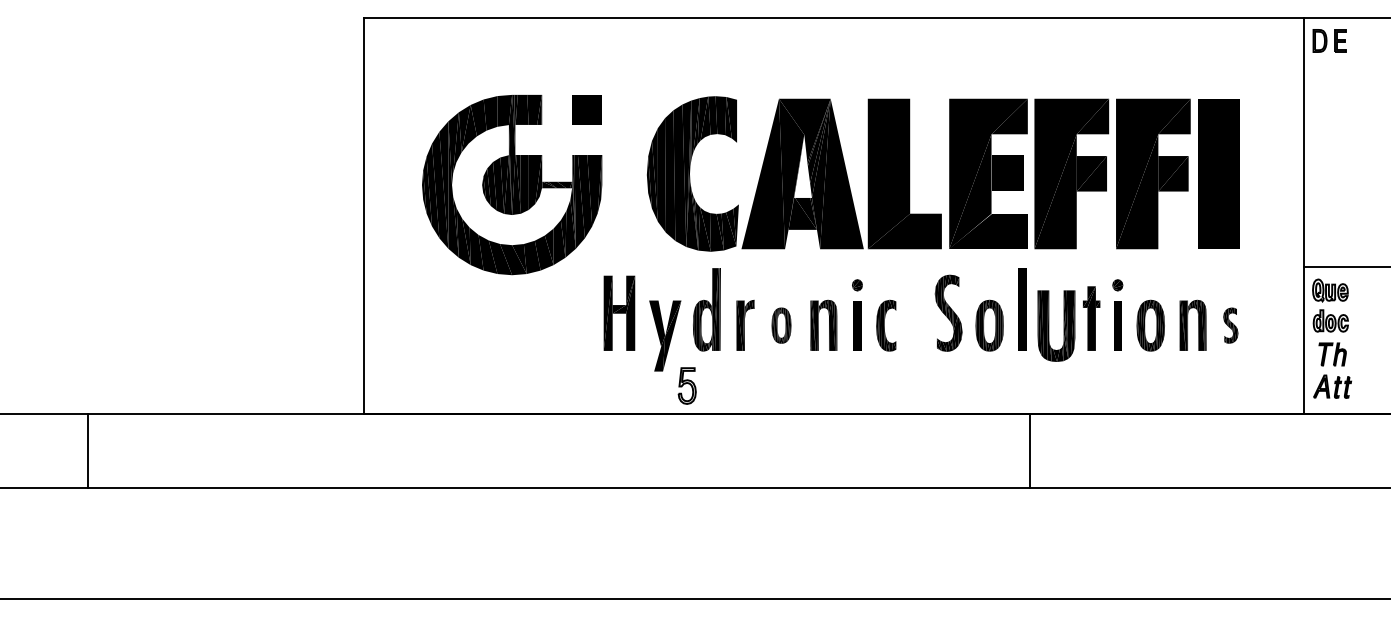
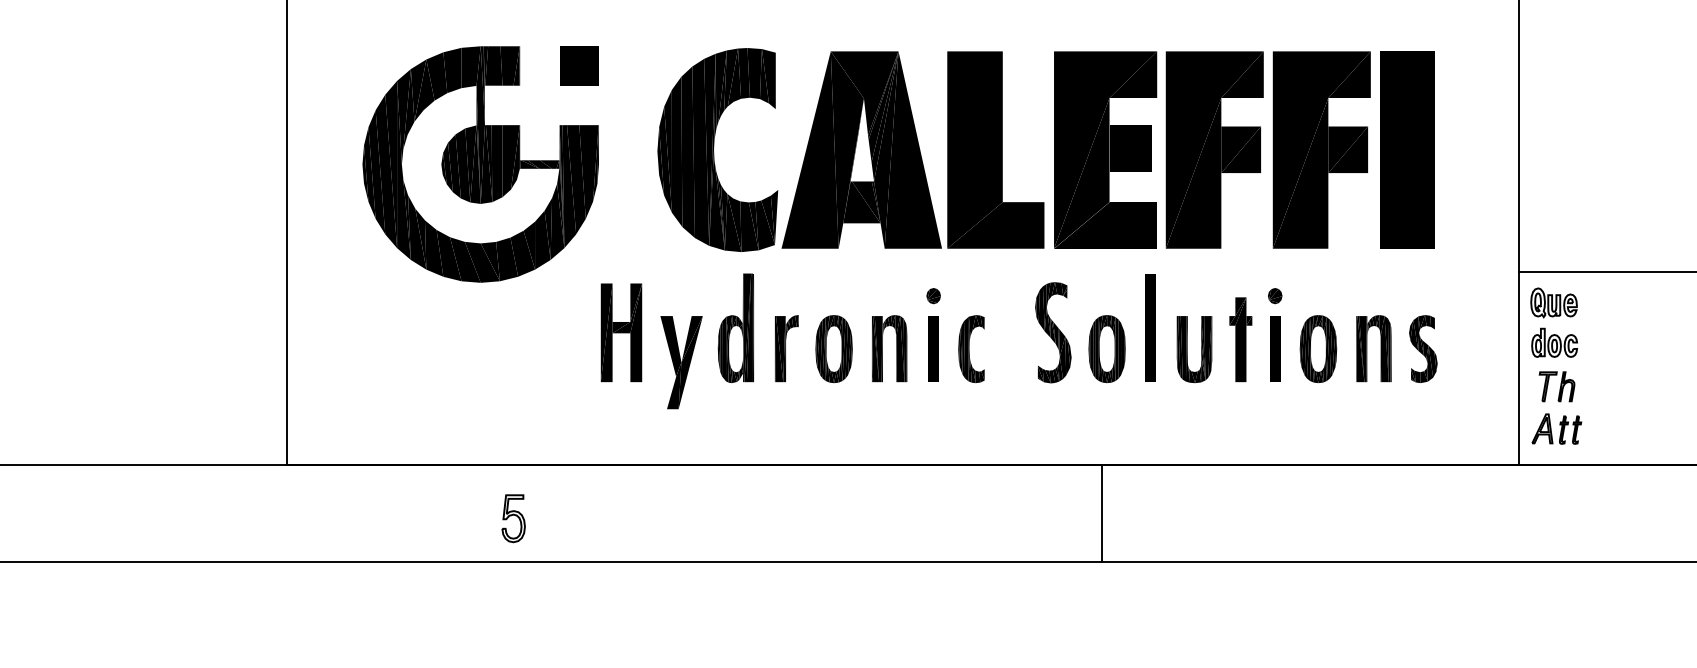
part: (781, 325) -> (834, 348), size x1.43
part: (1055, 325) -> (1193, 348), size x0.71
part: (1230, 325) -> (1422, 348), size x1.43
part: (686, 385) -> (512, 517), moved
line: (1029, 451) -> (1101, 514), moved

